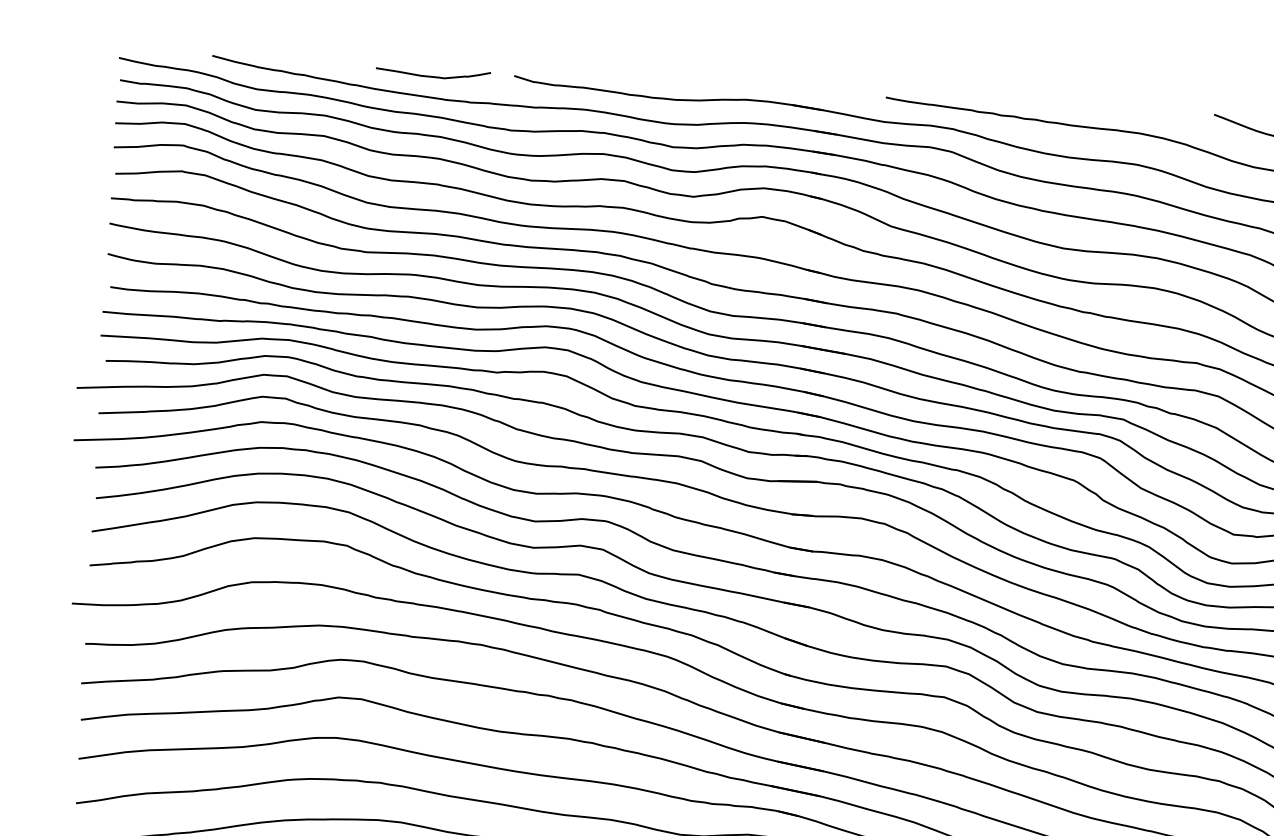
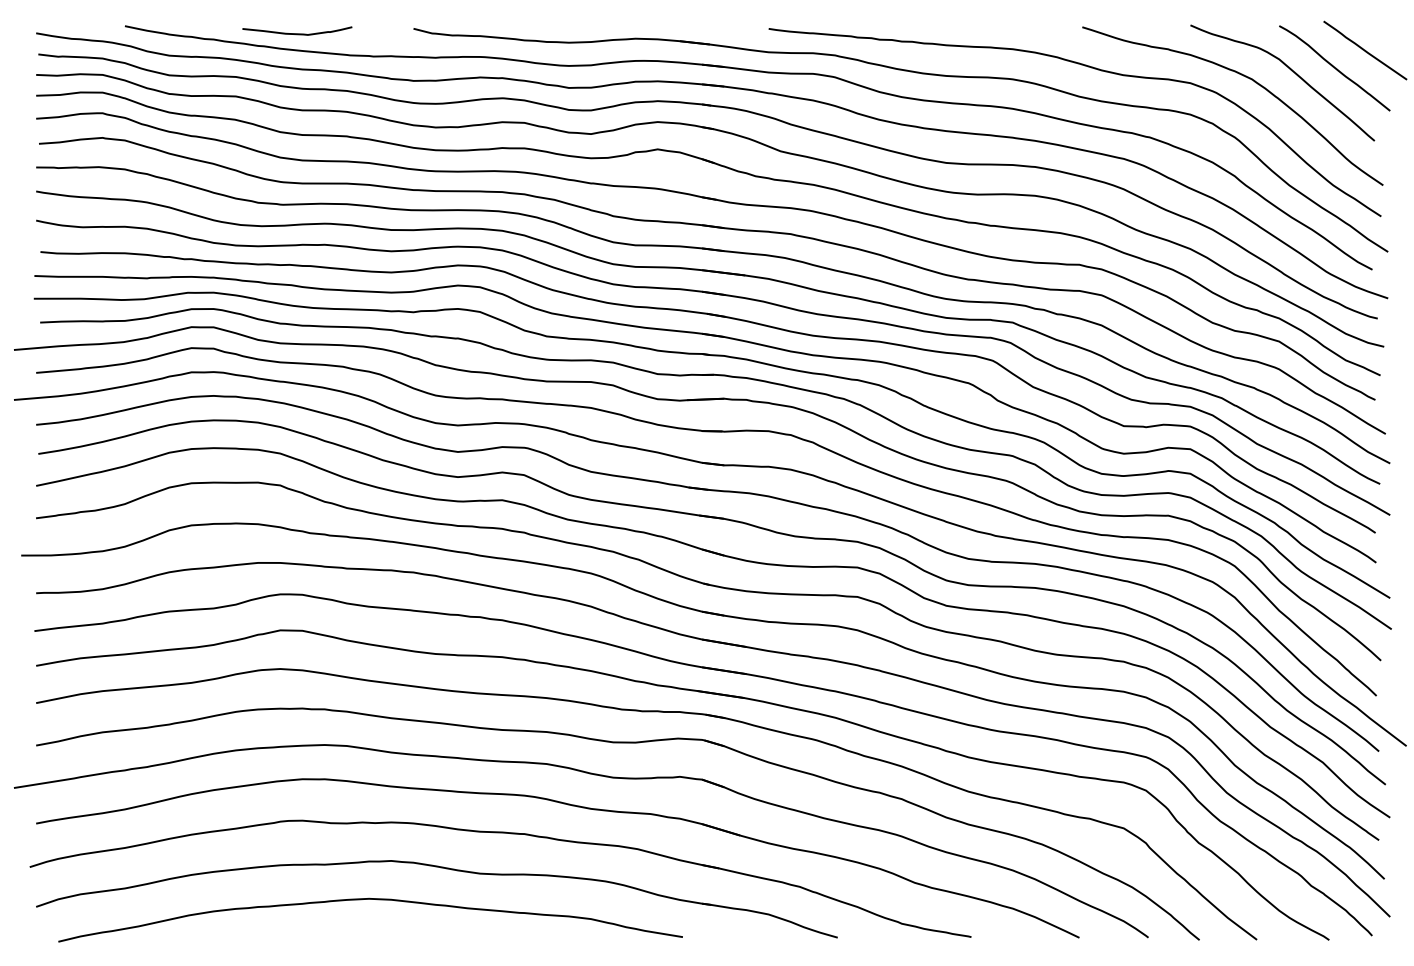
curve: (433, 76) -> (297, 33), moved

